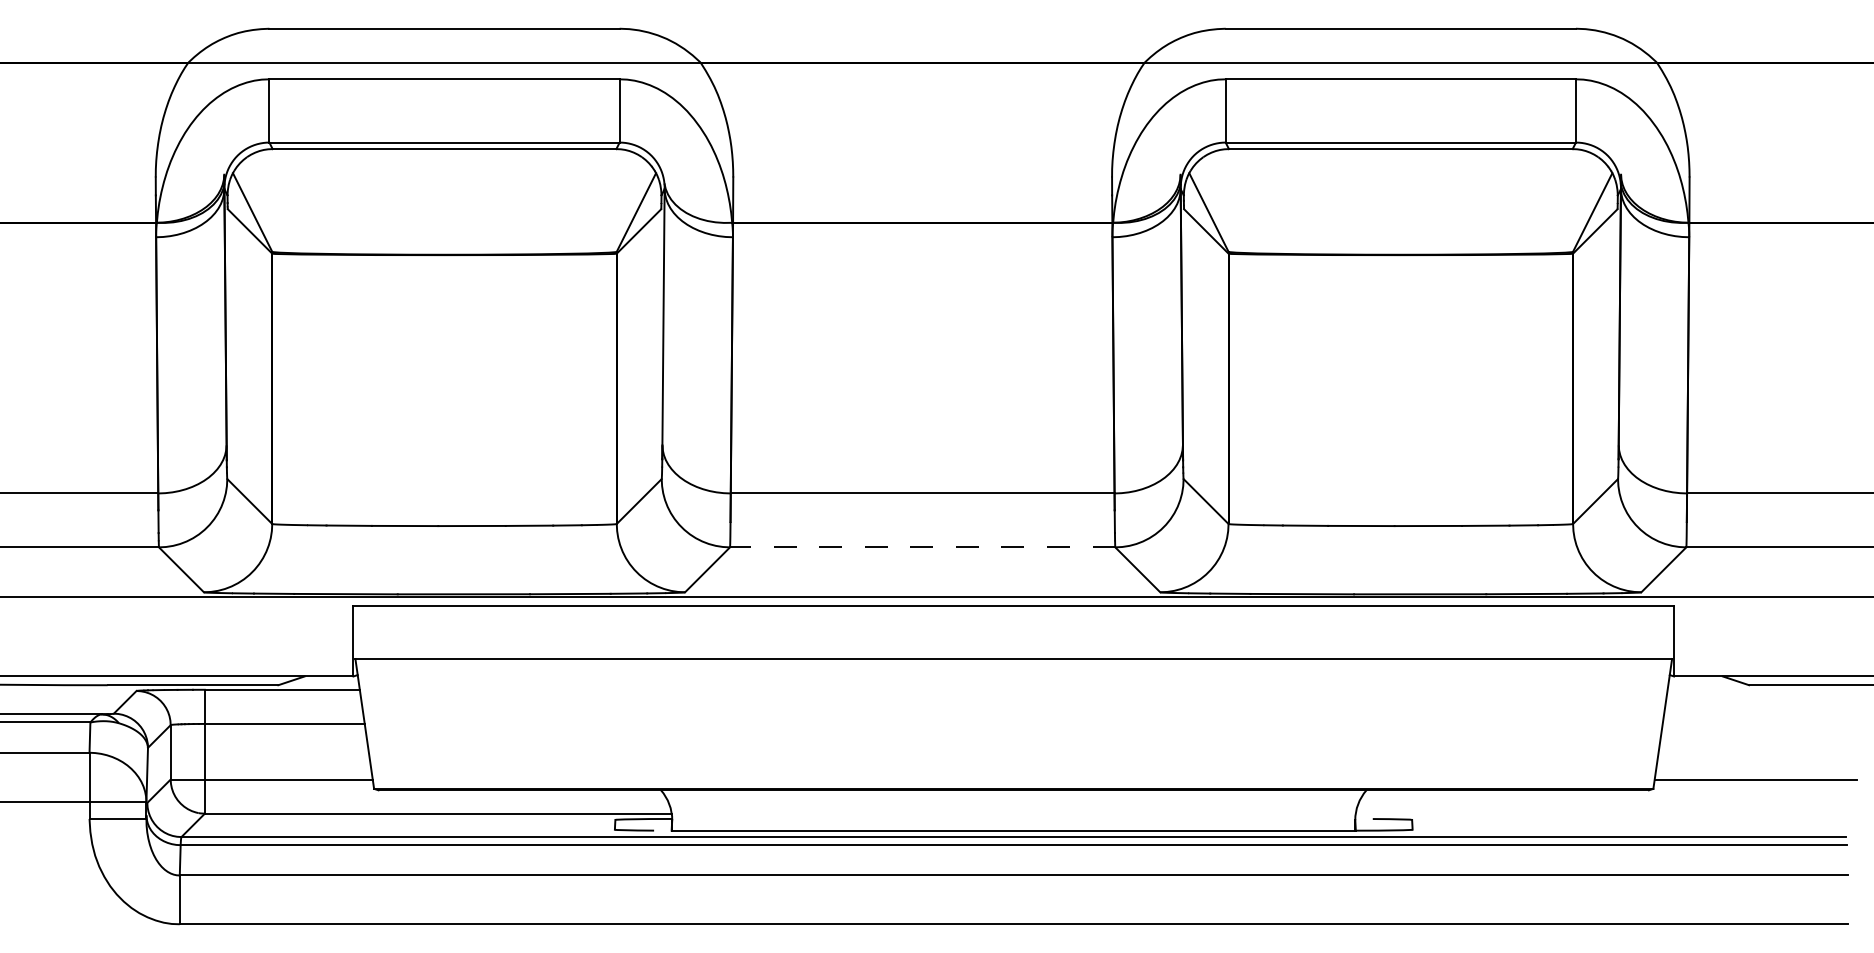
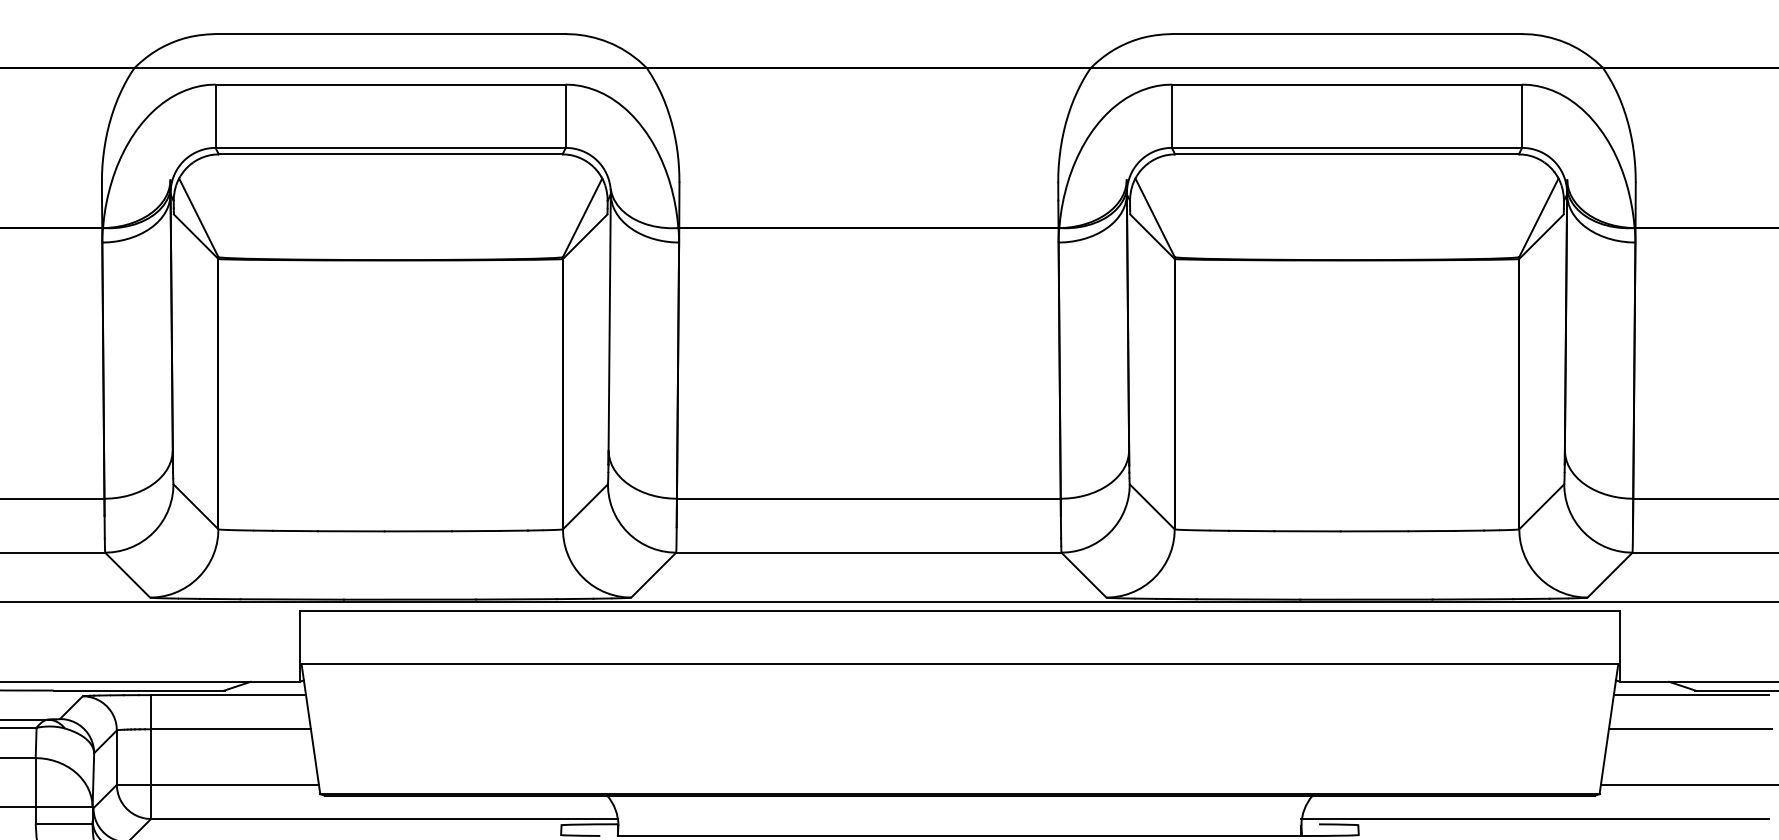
line: (922, 547) -> (868, 552), dashed -> solid
line: (1744, 689) -> (1690, 694), added
line: (1744, 723) -> (1690, 728), added
line: (1588, 813) -> (1534, 818), added

